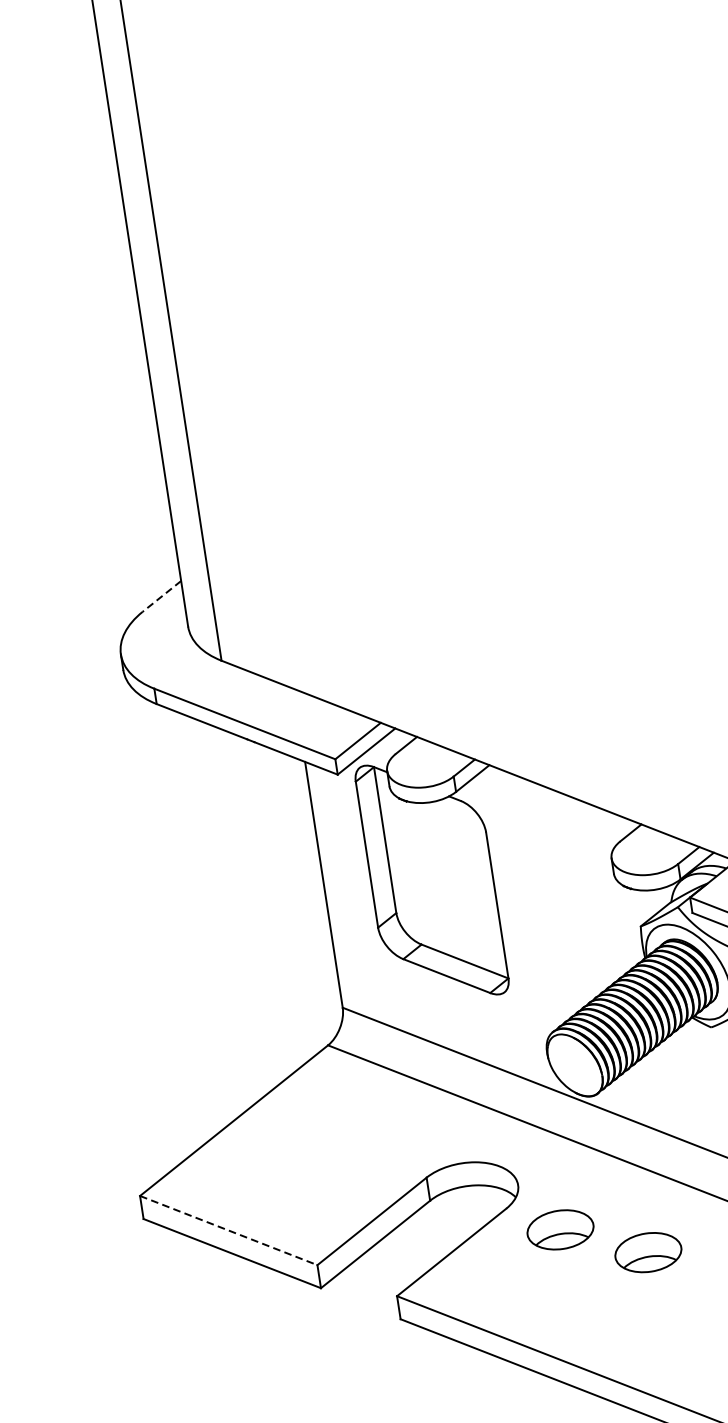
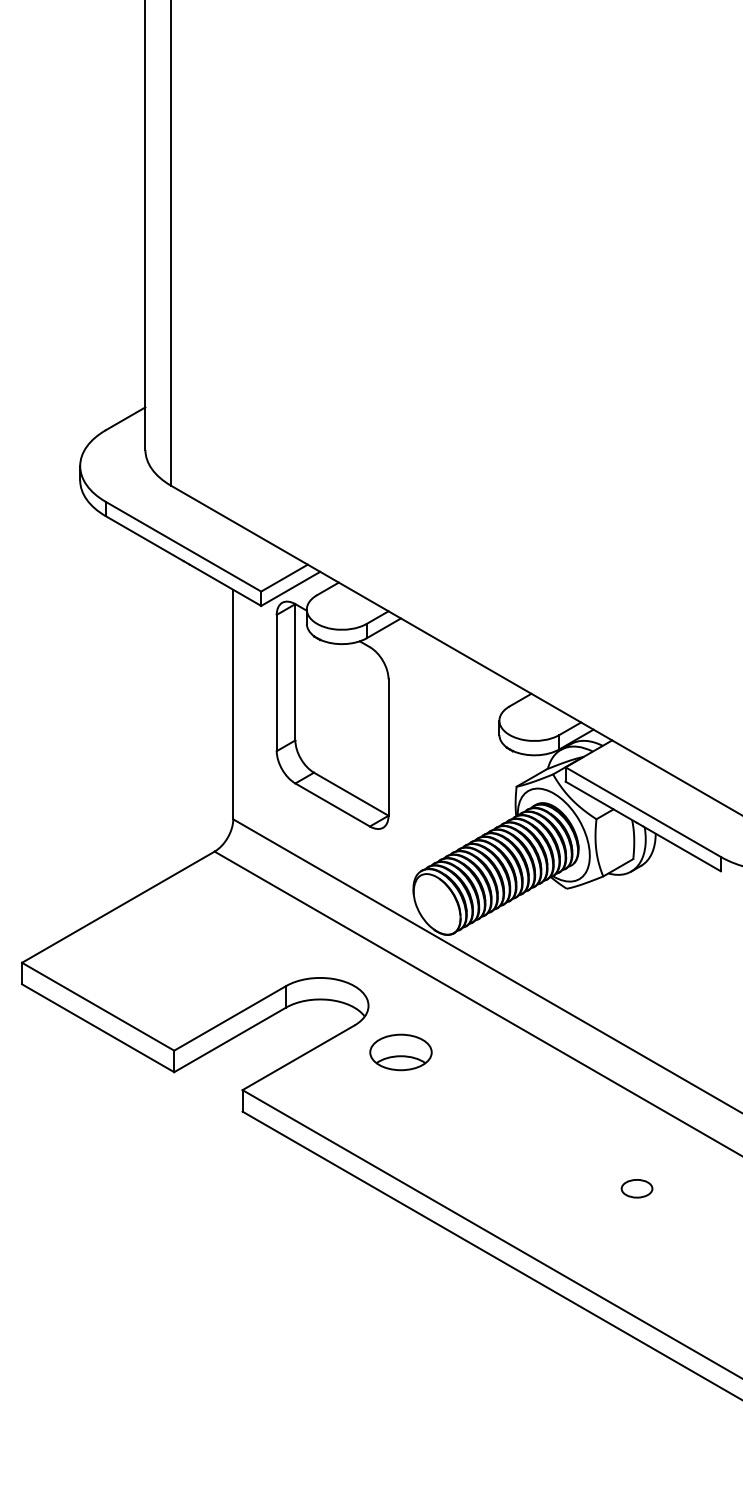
line: (161, 596) -> (125, 418), dashed -> solid
line: (229, 1230) -> (98, 1006), dashed -> solid
part: (647, 1252) -> (477, 1085), removed

